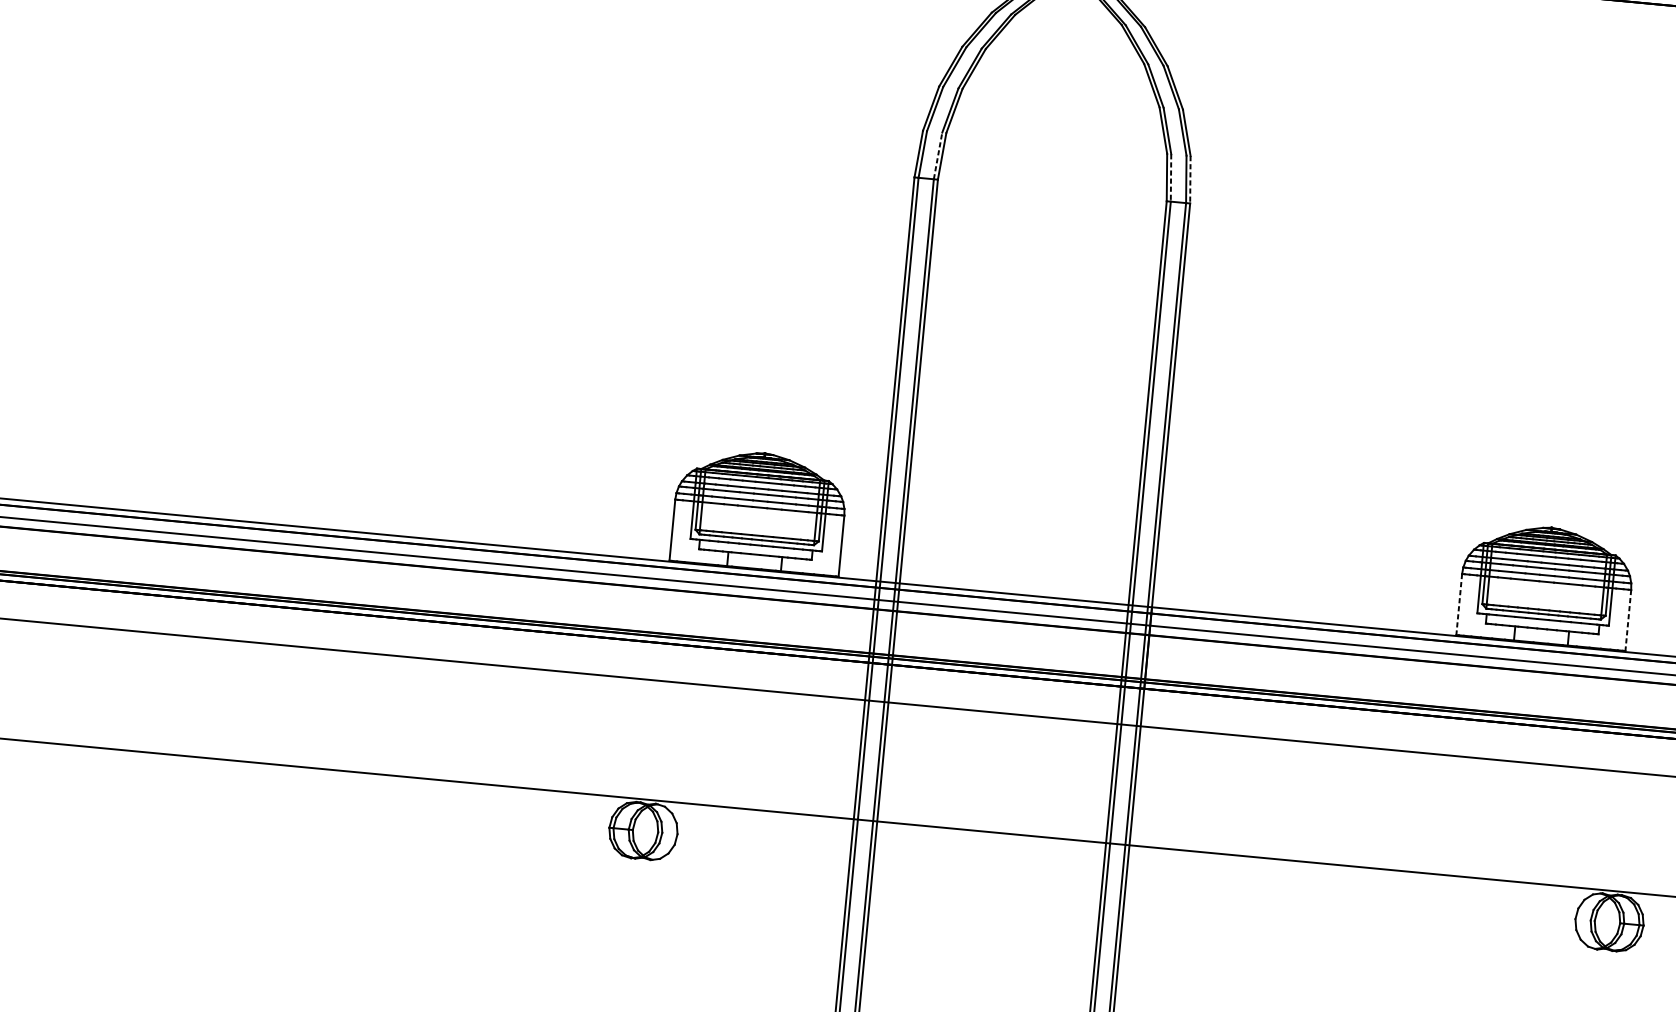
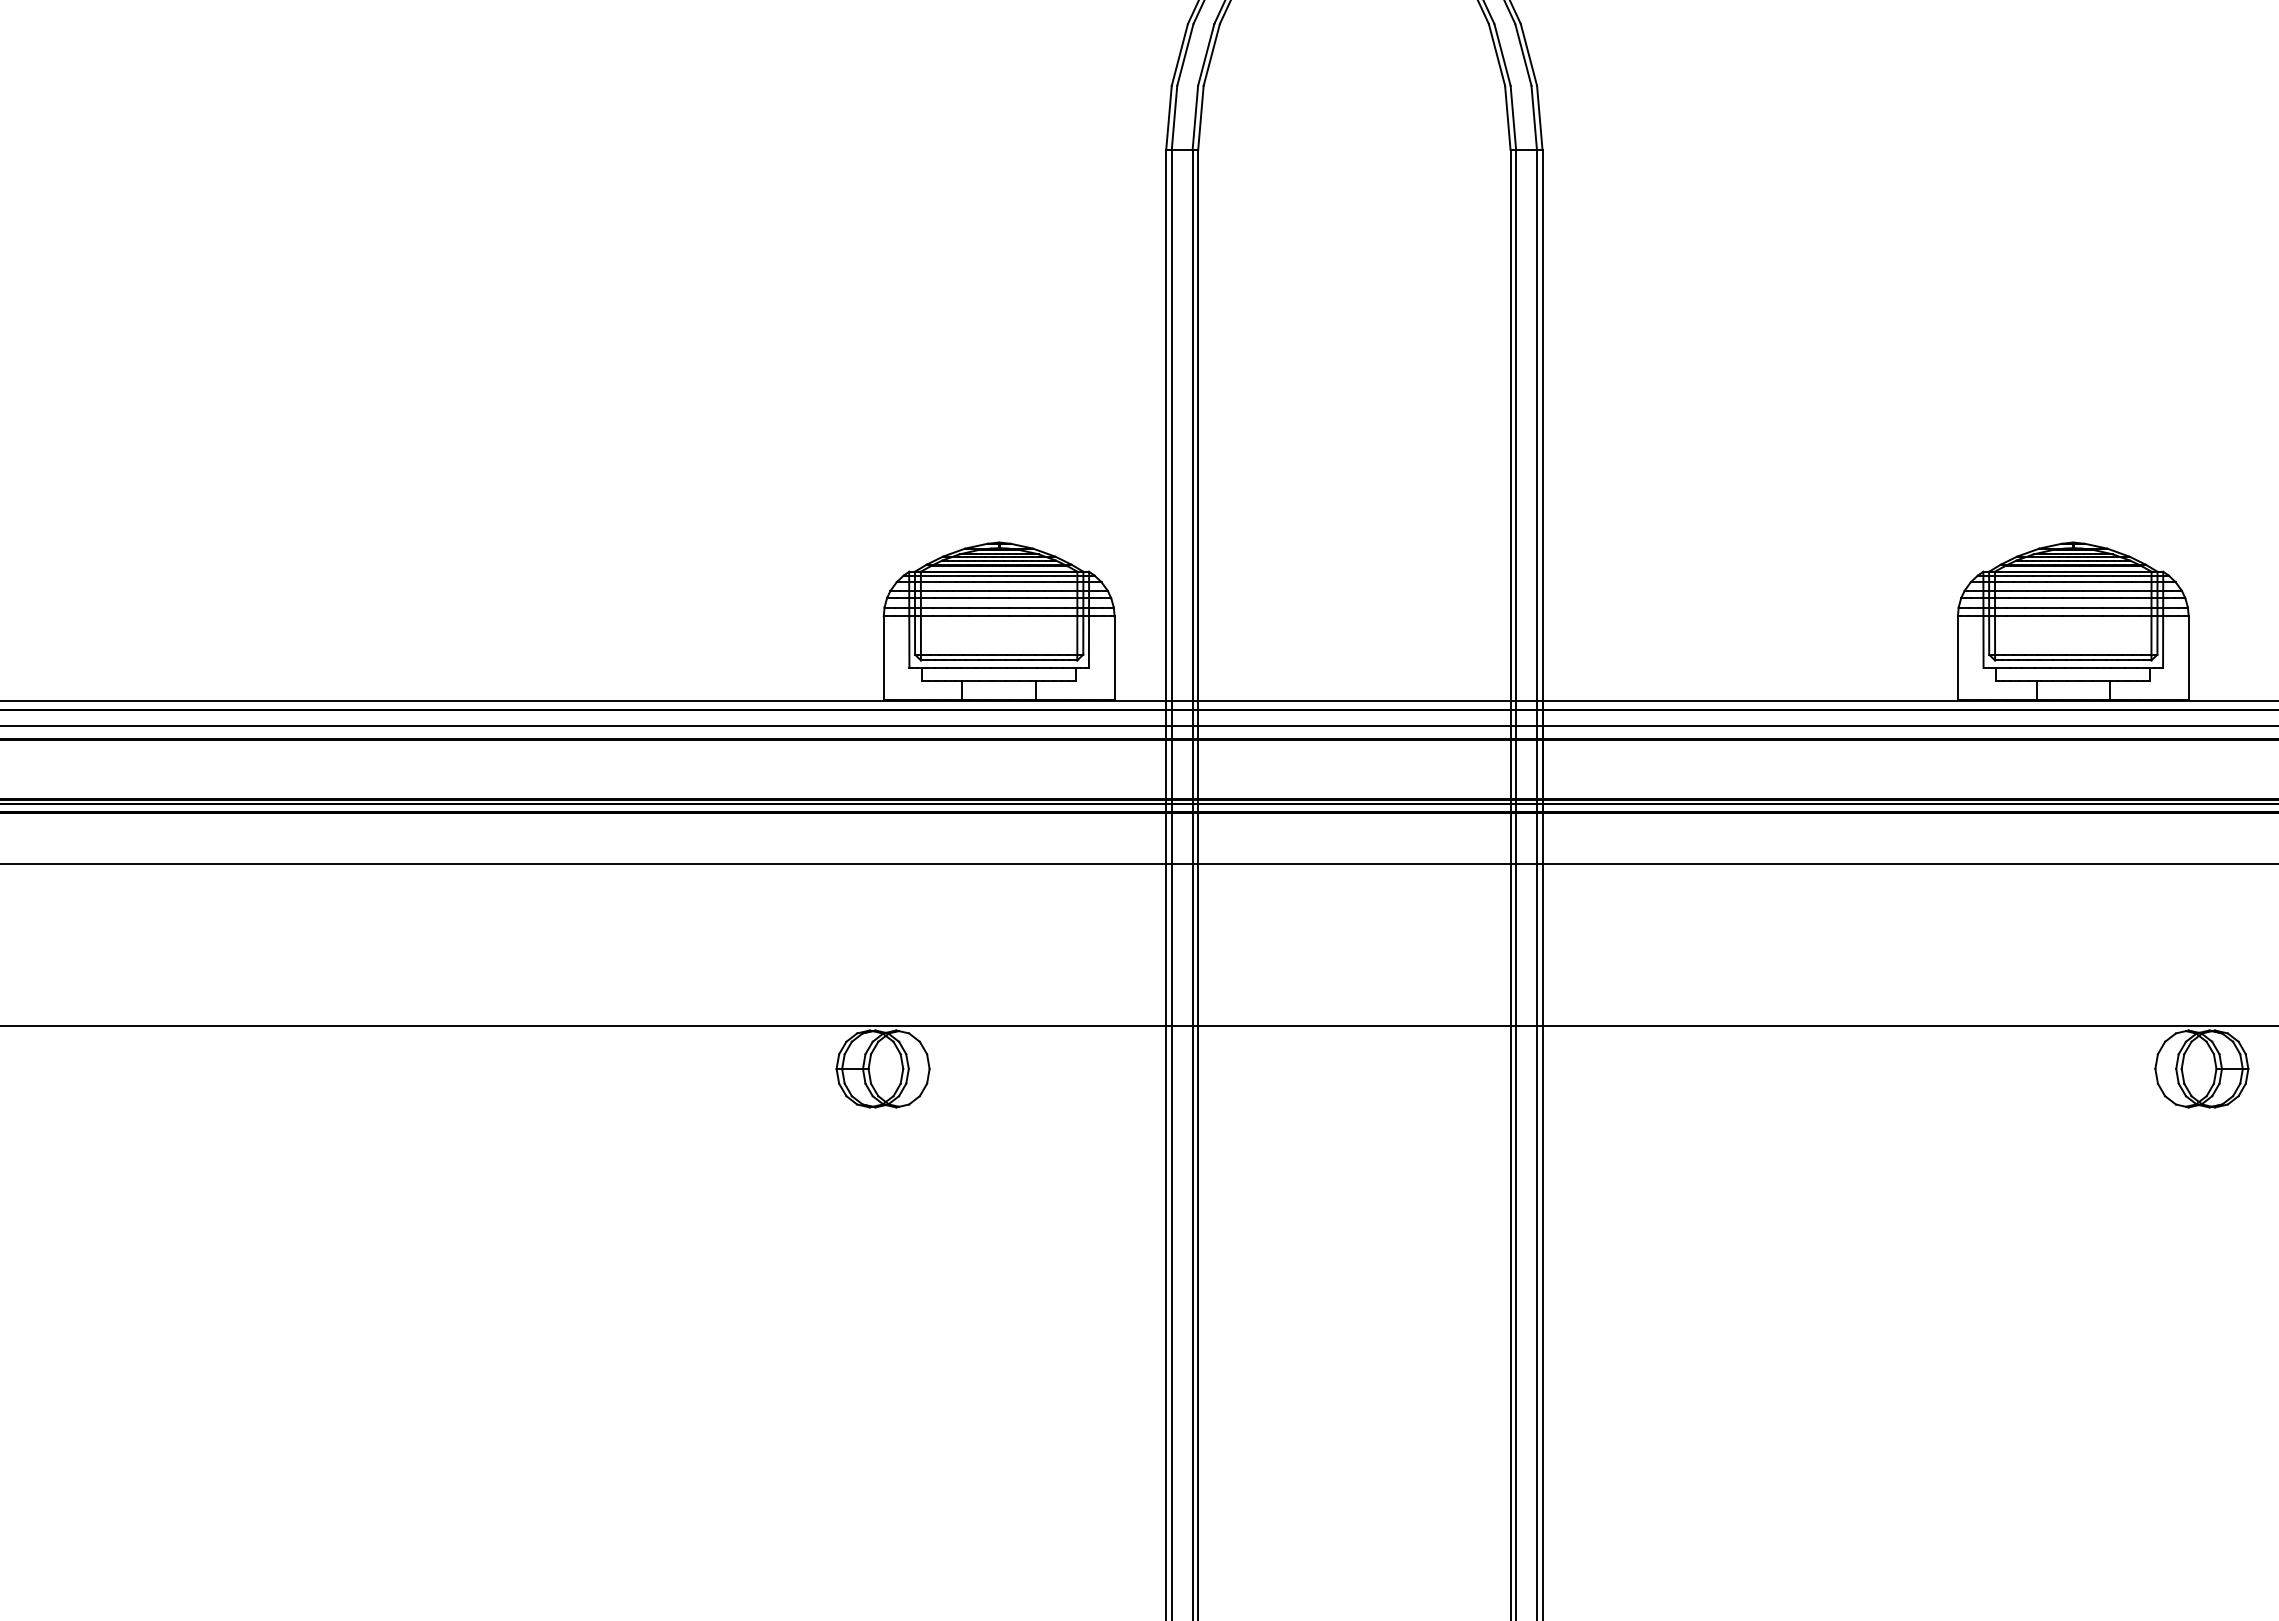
line: (938, 155) -> (1195, 117), dashed -> solid
line: (1171, 178) -> (1513, 118), dashed -> solid
line: (1190, 180) -> (1539, 118), dashed -> solid
line: (1458, 604) -> (1957, 658), dashed -> solid
line: (1628, 620) -> (2188, 658), dashed -> solid

